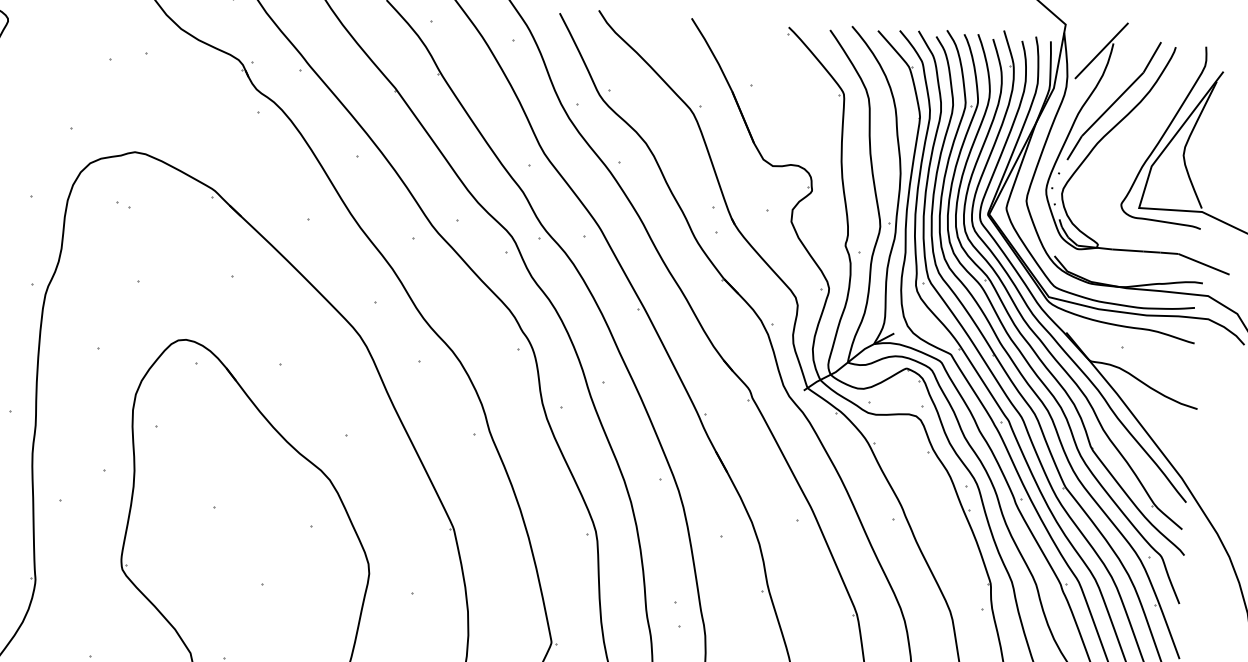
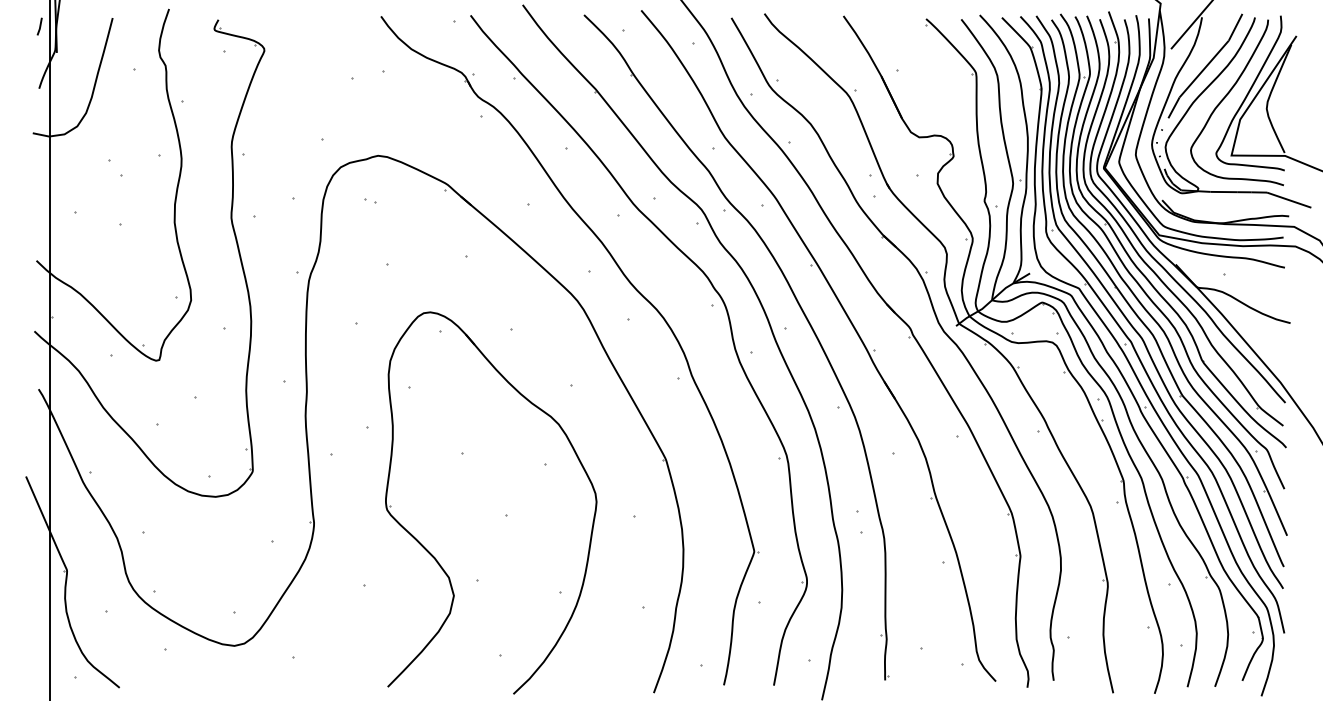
curve: (1139, 136) -> (1228, 94), added

